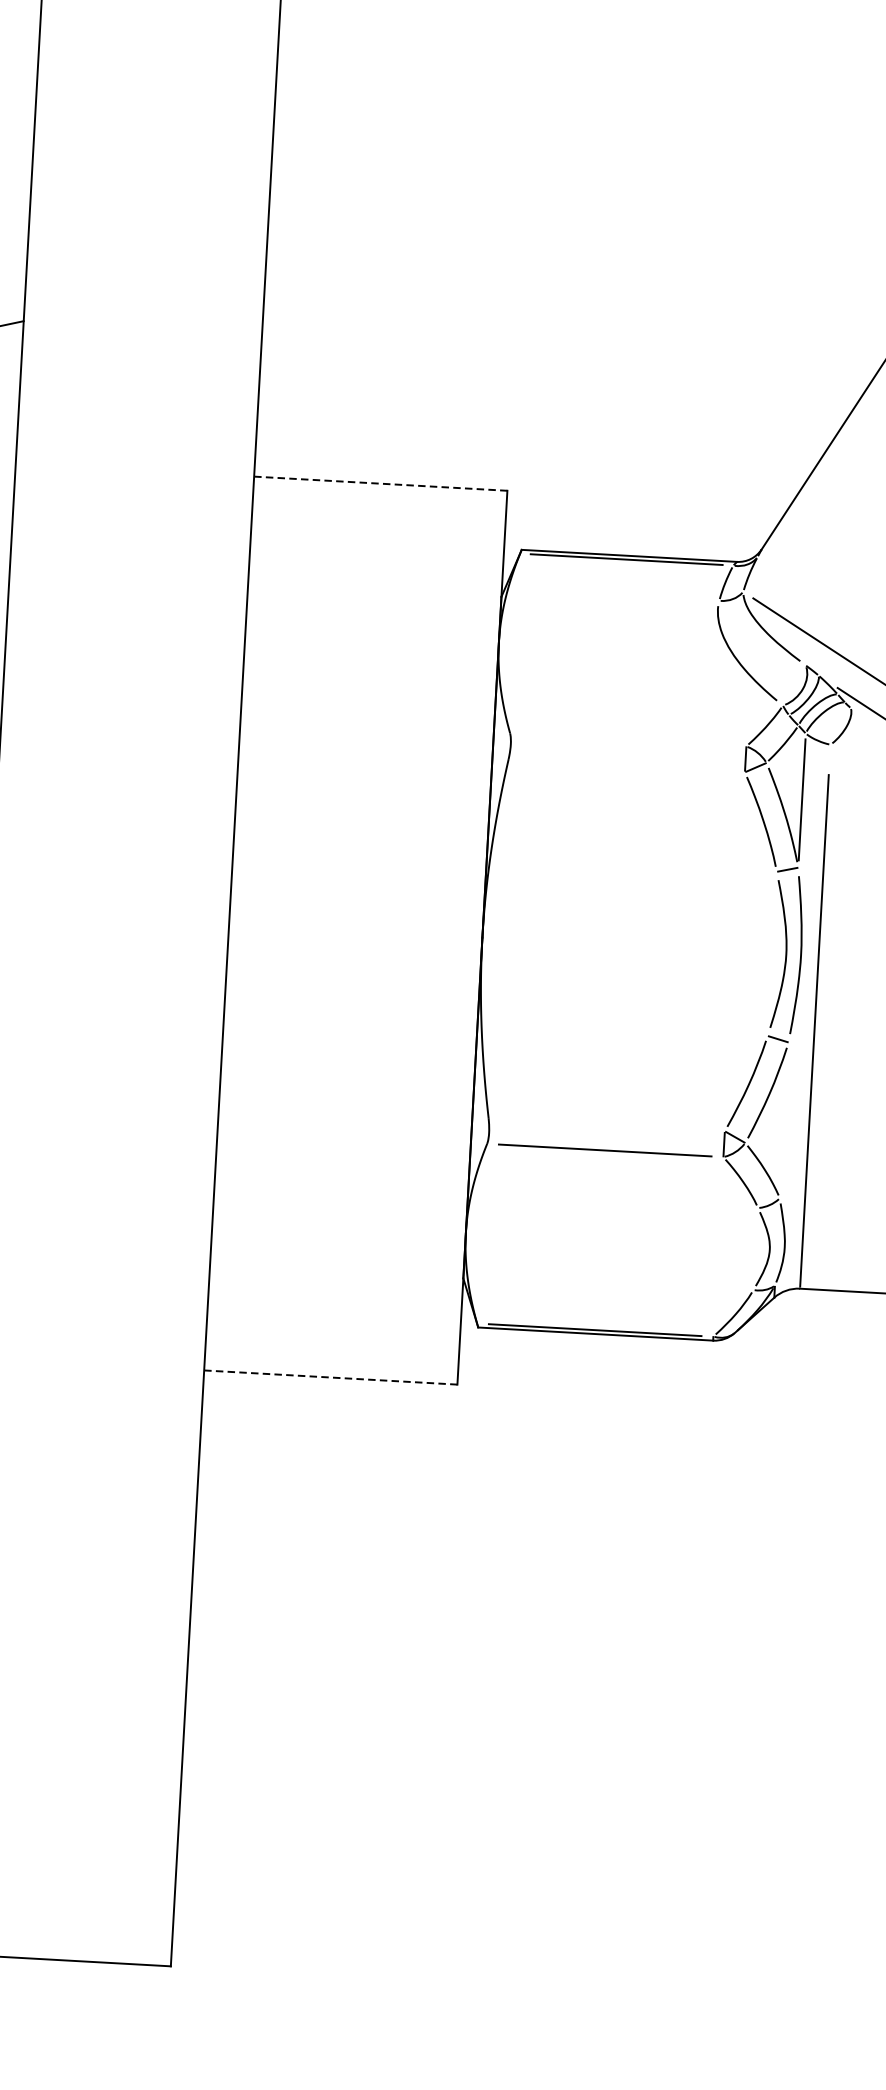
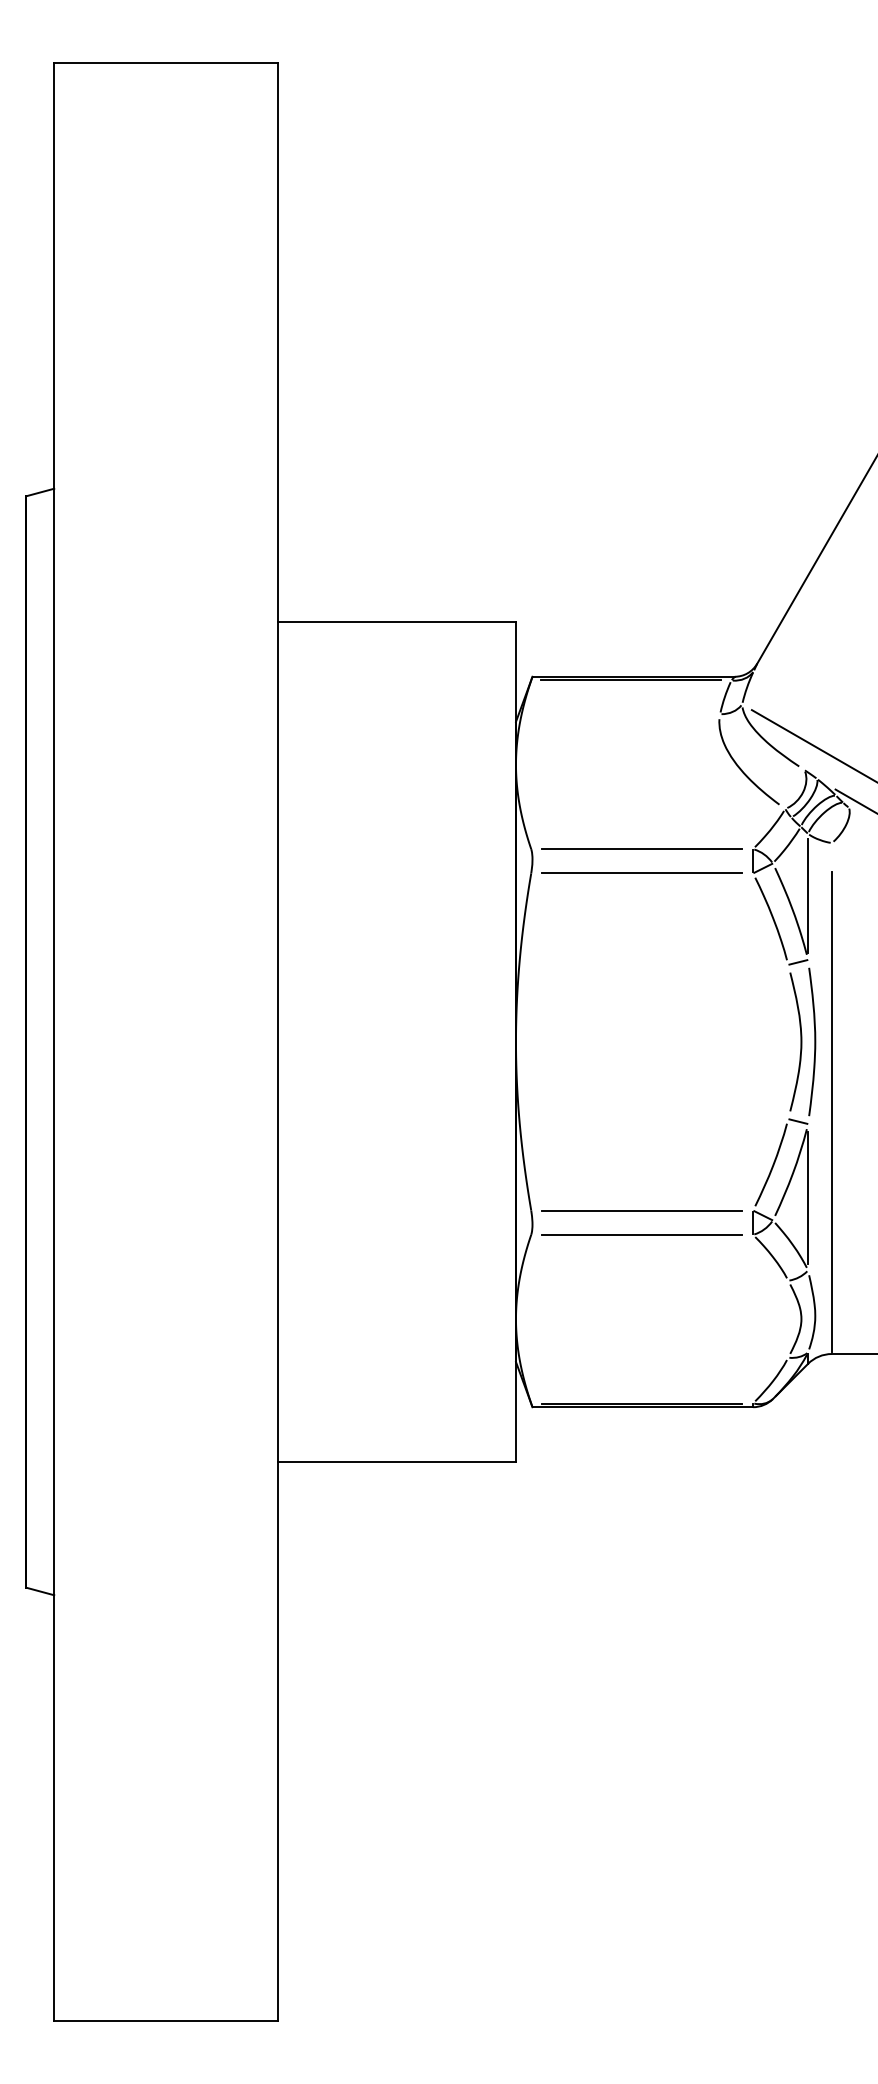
line: (381, 484) -> (397, 622), dashed -> solid
line: (627, 740) -> (641, 849), added
line: (626, 765) -> (641, 873), added
line: (784, 1121) -> (808, 1198), added
line: (605, 1124) -> (641, 1210), added
line: (331, 1377) -> (397, 1461), dashed -> solid

